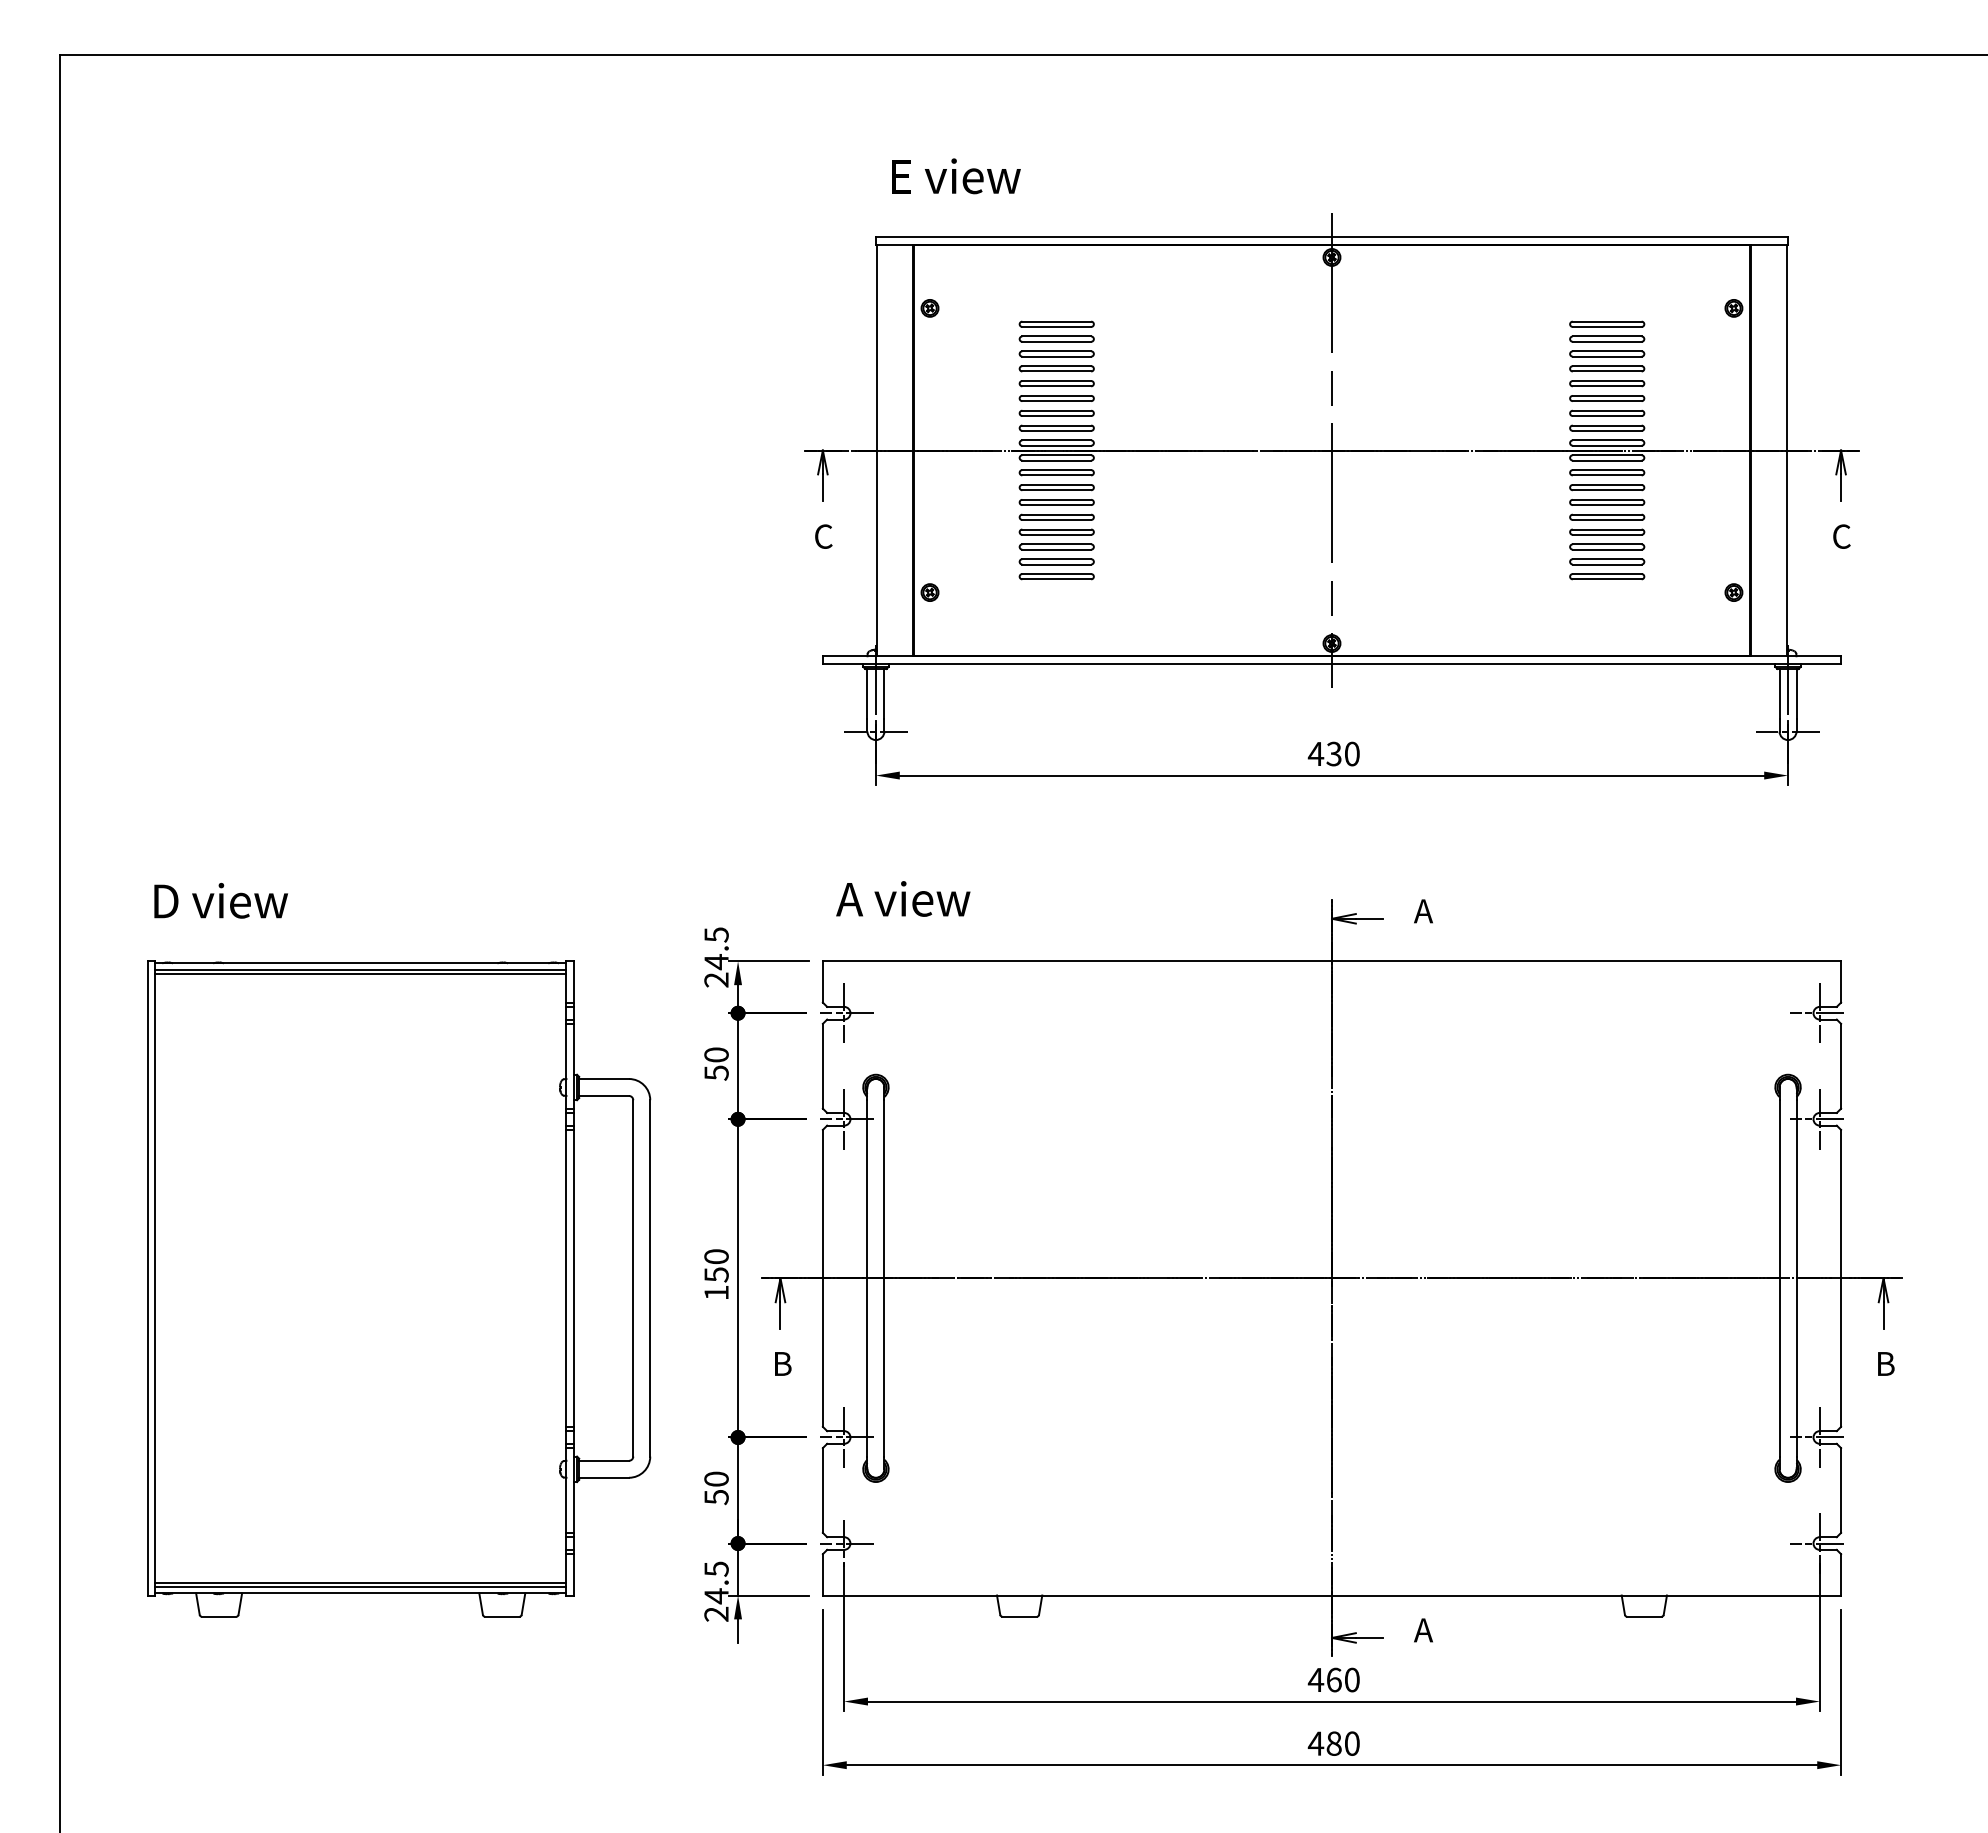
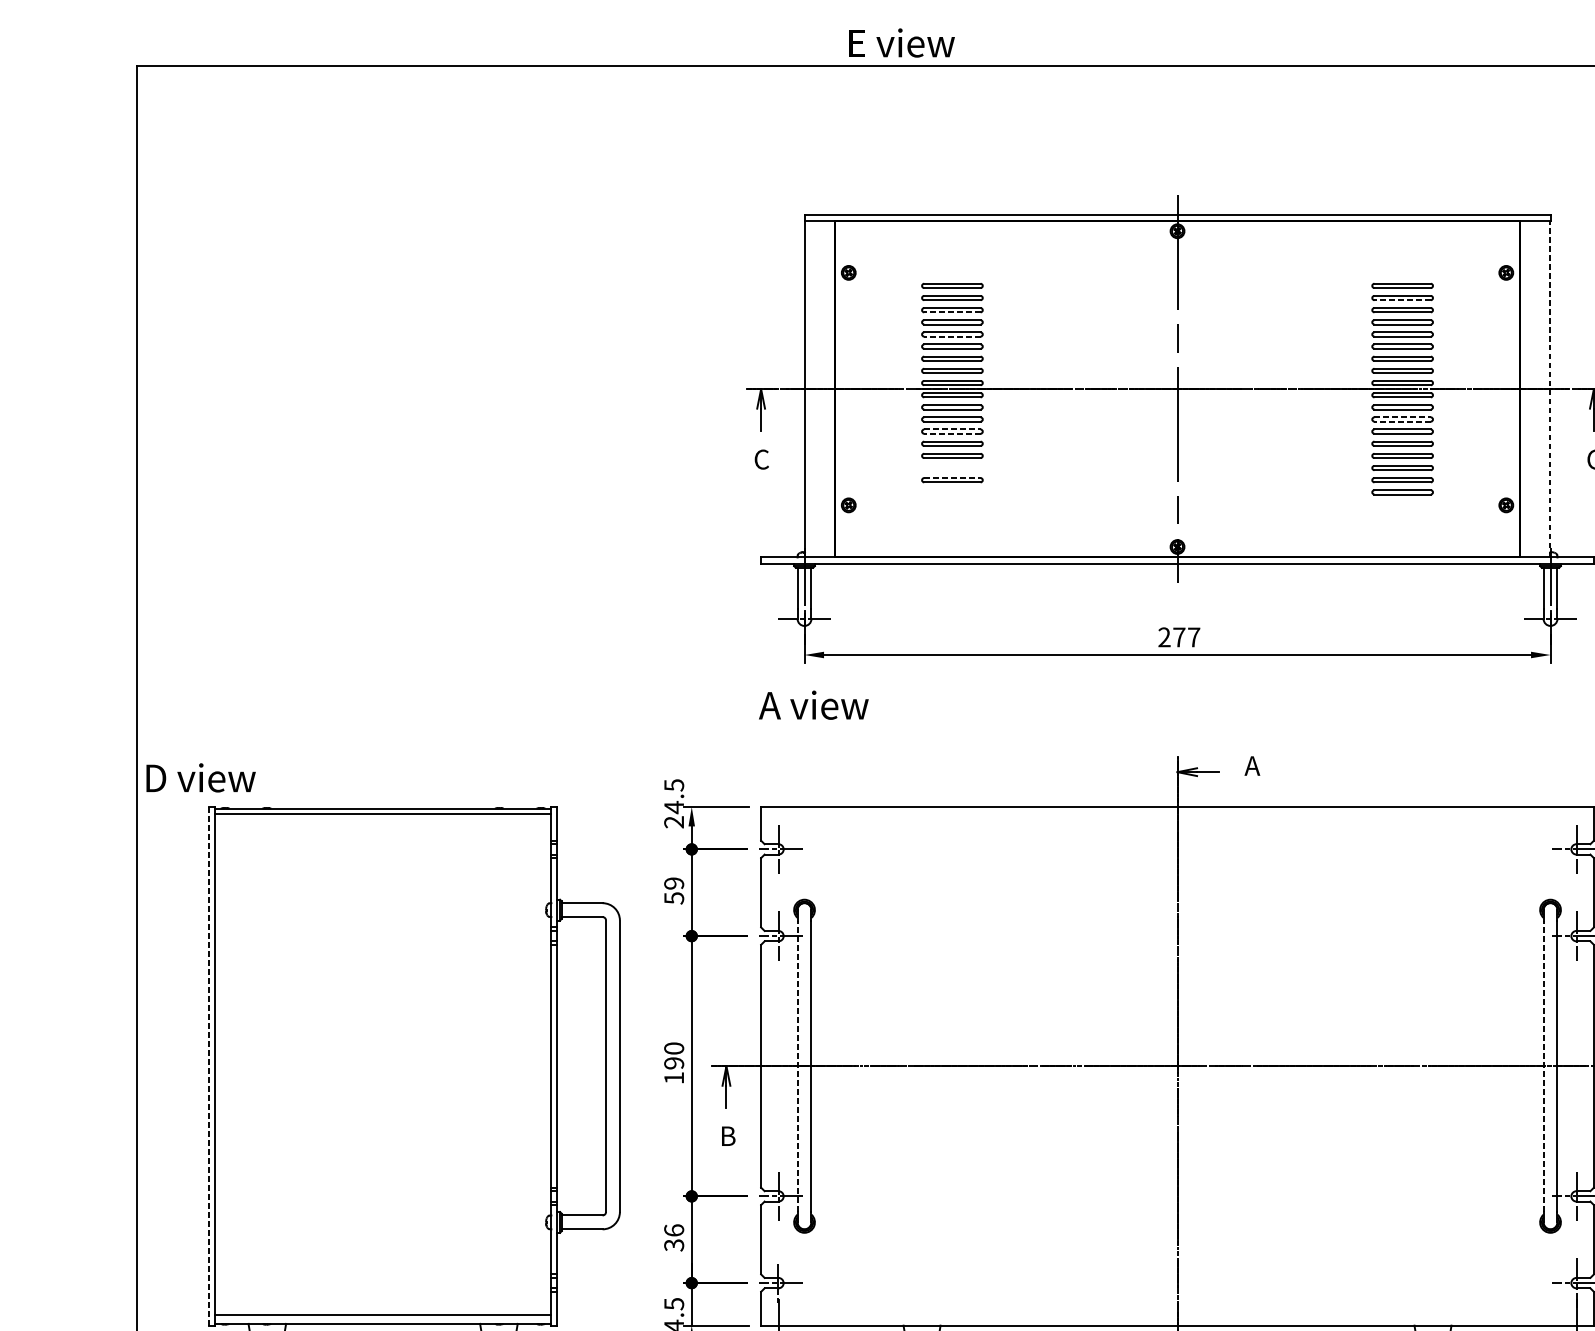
text: (956, 176) -> (902, 43), moved
line: (1606, 341) -> (1402, 299), solid -> dashed
line: (1056, 356) -> (952, 312), solid -> dashed
line: (1056, 386) -> (952, 336), solid -> dashed
line: (1786, 450) -> (1549, 389), solid -> dashed
line: (1607, 484) -> (1402, 416), solid -> dashed
line: (1606, 490) -> (1402, 421), solid -> dashed
line: (1057, 499) -> (953, 429), solid -> dashed
line: (1056, 505) -> (952, 434), solid -> dashed
part: (1056, 546) -> (952, 467), removed
line: (1057, 559) -> (953, 478), solid -> dashed
part: (1056, 576) -> (952, 492), removed
text: (1333, 753) -> (1178, 636), 430 -> 277
text: (903, 898) -> (813, 704), moved
text: (220, 900) -> (200, 777), moved
line: (360, 974) -> (382, 817), removed
text: (716, 1054) -> (674, 883), 50 -> 59
text: (716, 1274) -> (674, 1063), 150 -> 190
line: (147, 1277) -> (208, 1065), solid -> dashed
line: (867, 1277) -> (797, 1065), solid -> dashed
line: (1779, 1277) -> (1543, 1065), solid -> dashed
text: (716, 1487) -> (674, 1237), 50 -> 36
line: (360, 1587) -> (382, 1319), removed

